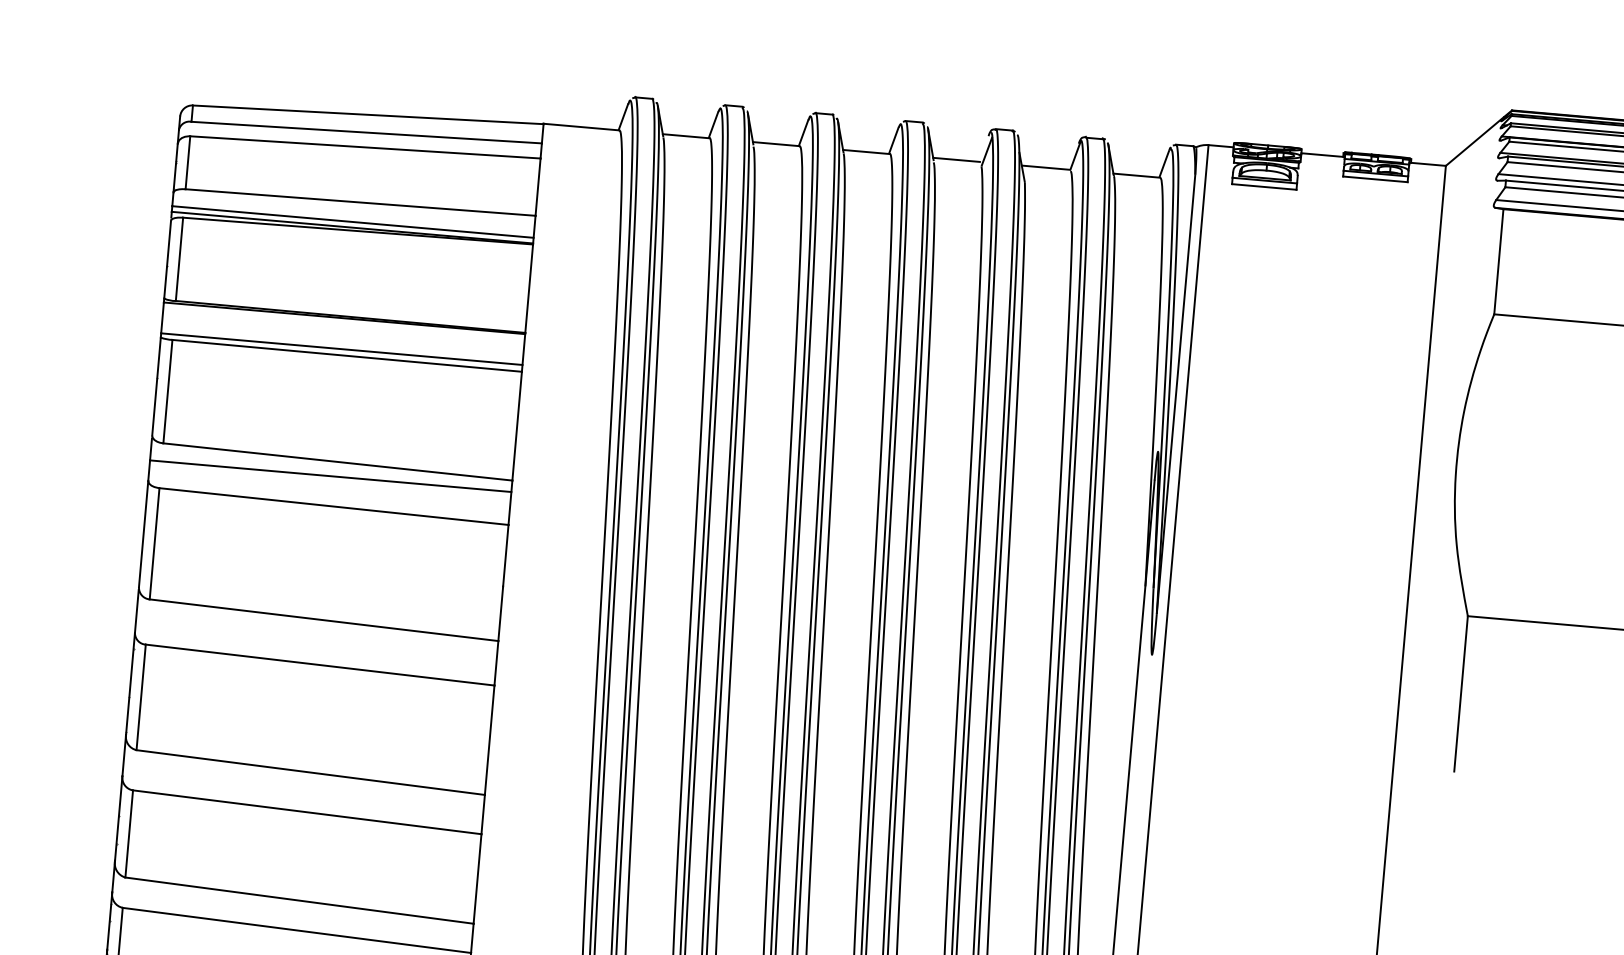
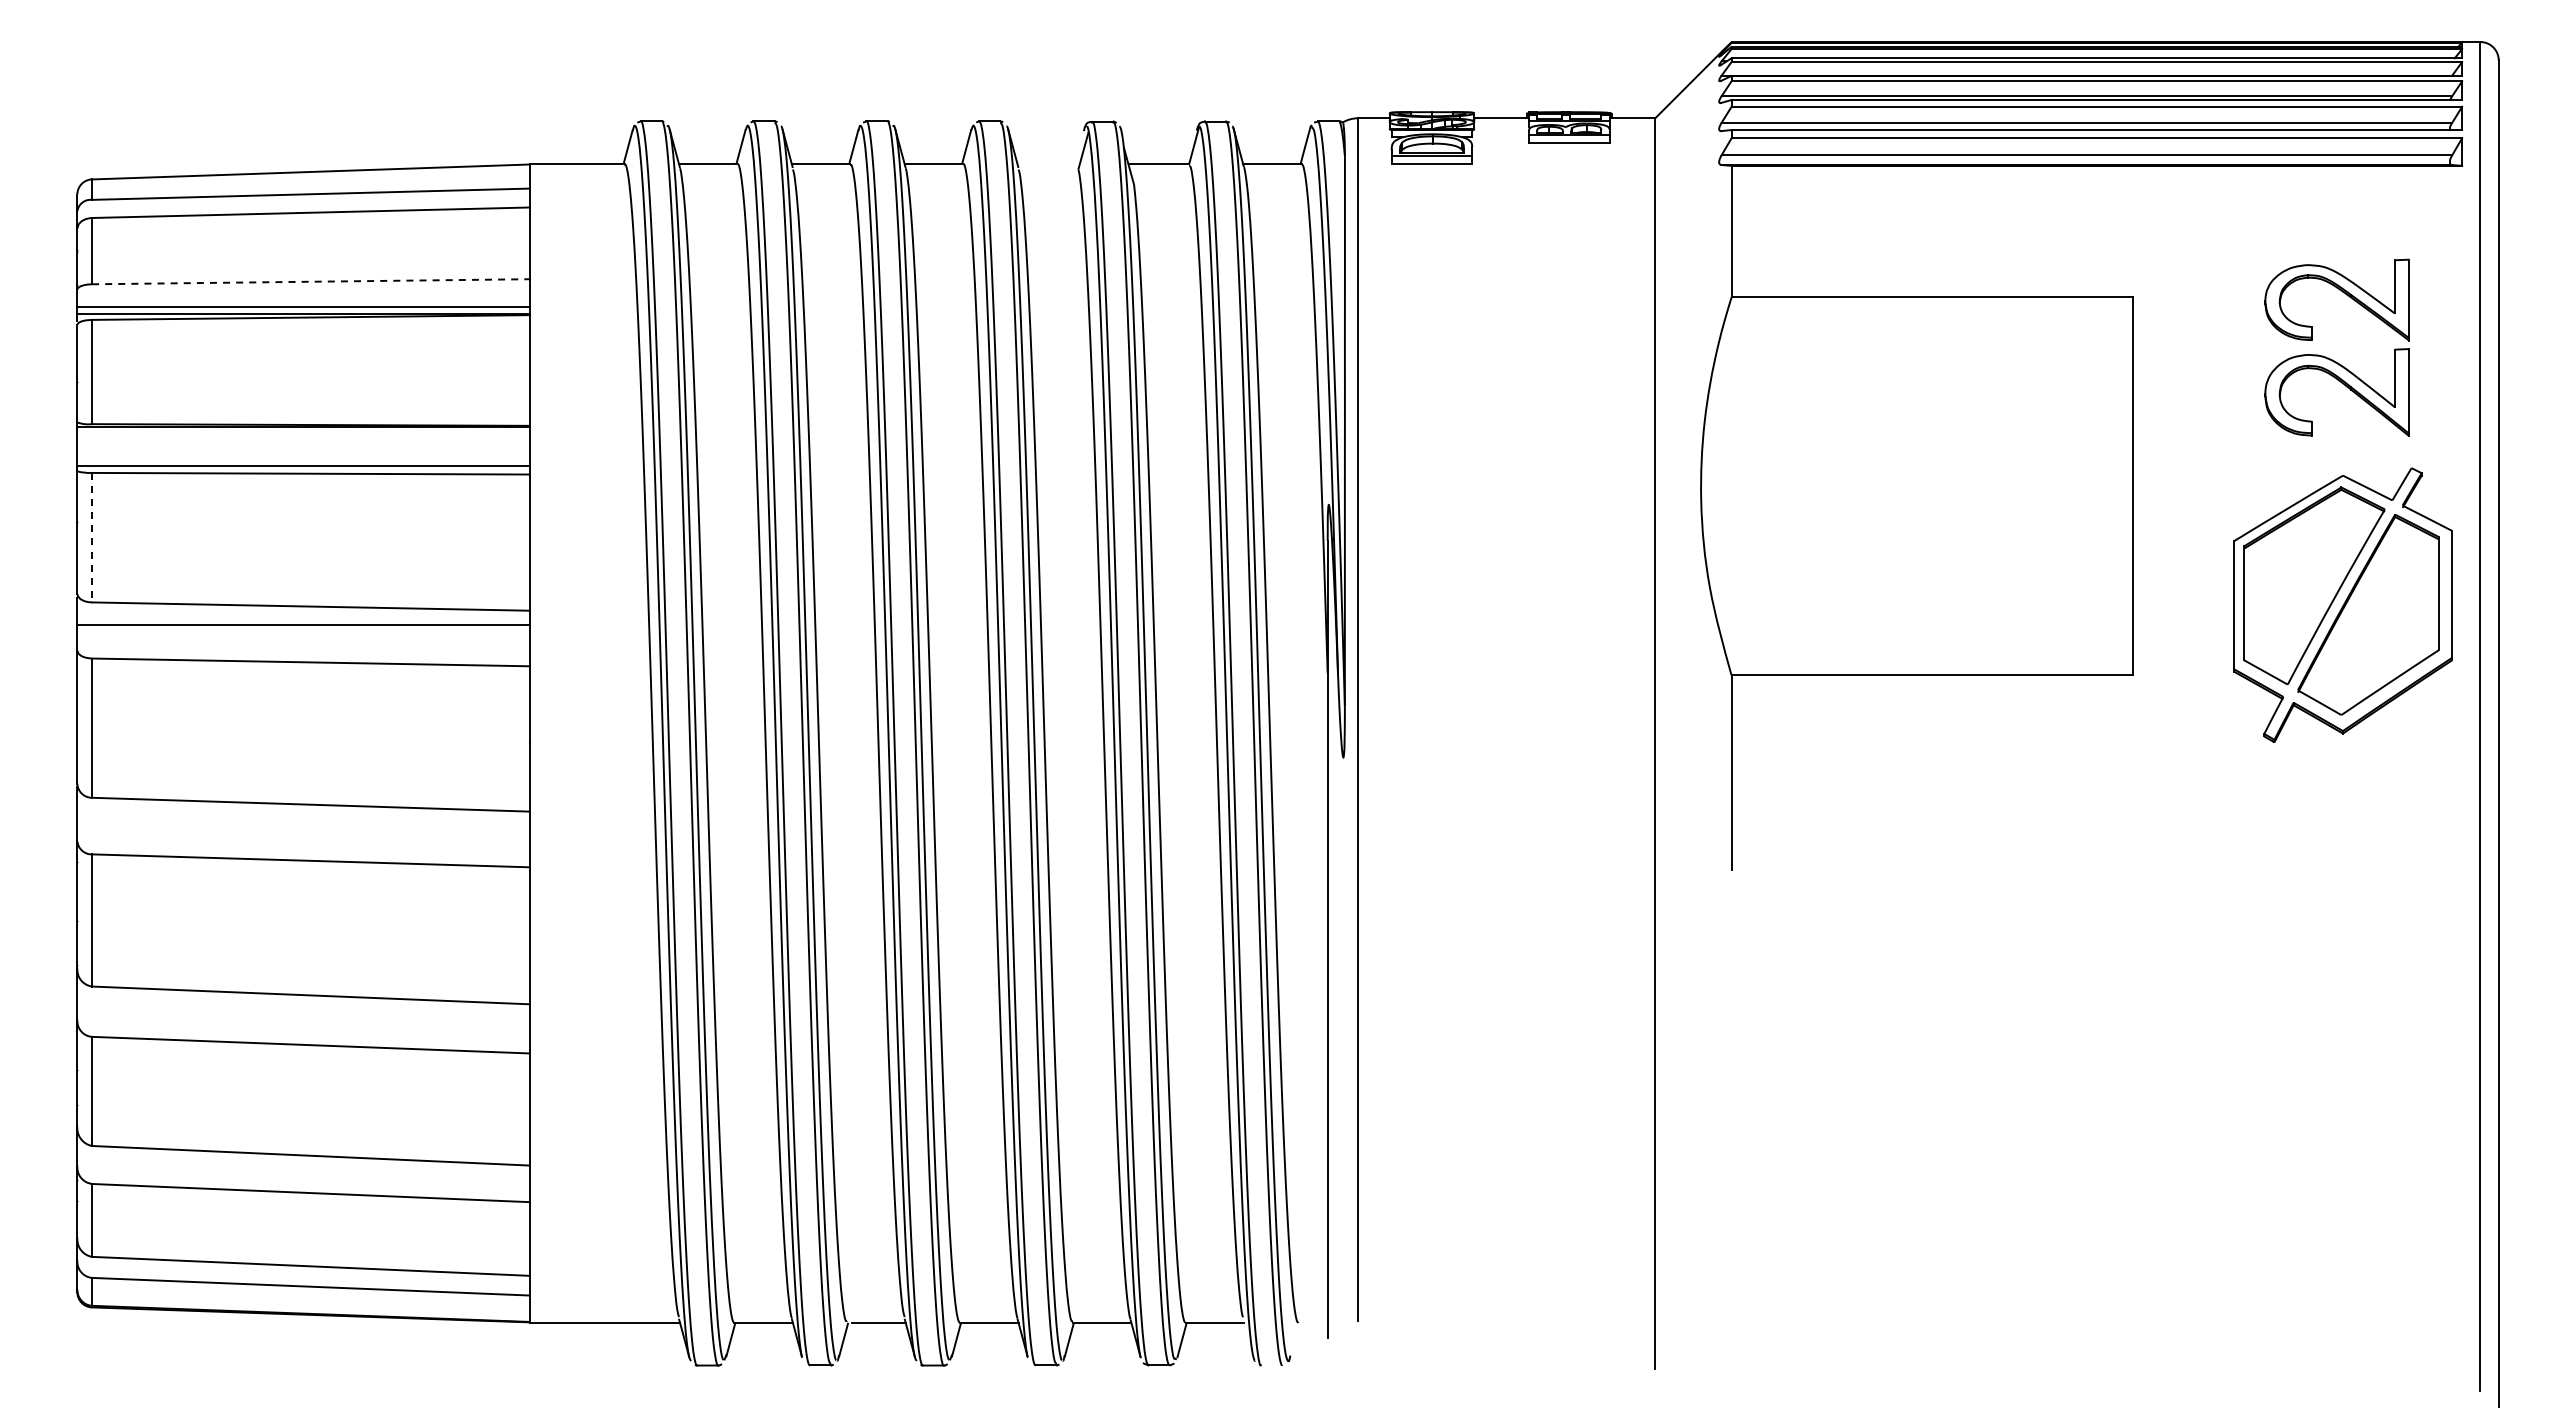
line: (956, 160) -> (1046, 164), removed
line: (360, 202) -> (310, 281), solid -> dashed
line: (168, 391) -> (92, 537), solid -> dashed

